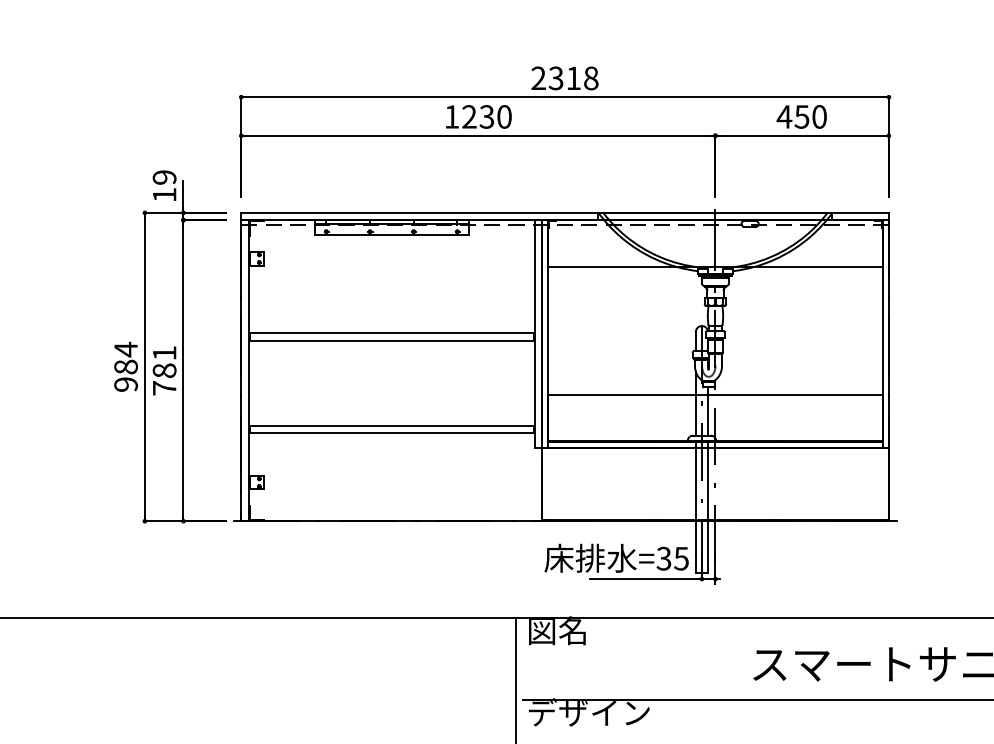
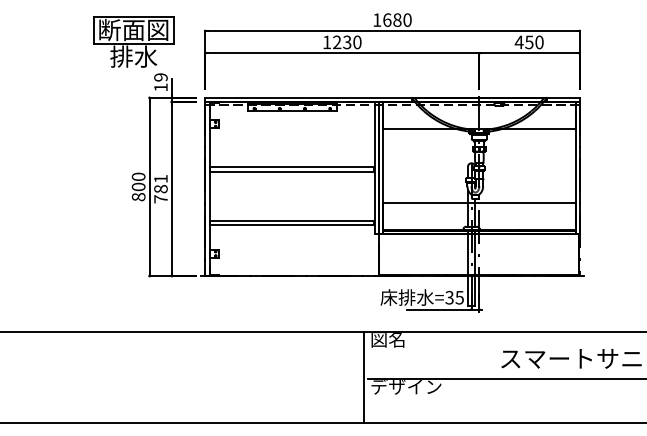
text: (565, 77) -> (392, 19), 2318 -> 1680
part: (117, 115) -> (133, 41), added
text: (125, 366) -> (138, 186), 984 -> 800

